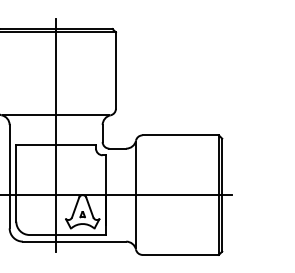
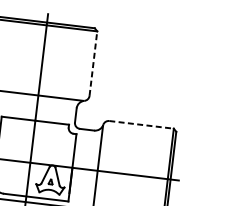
line: (115, 70) -> (93, 63), solid -> dashed
line: (181, 135) -> (142, 125), solid -> dashed

